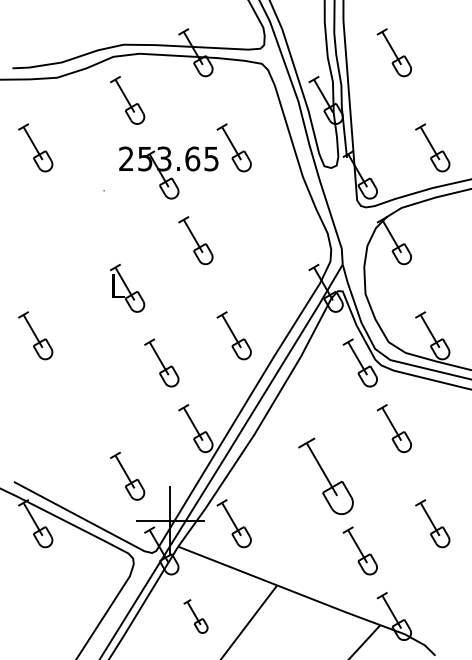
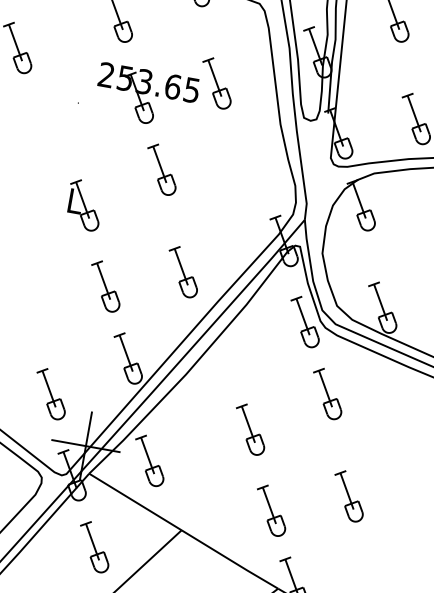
part: (325, 475) -> (249, 428), size x0.62
part: (195, 616) -> (94, 546), size x1.43

